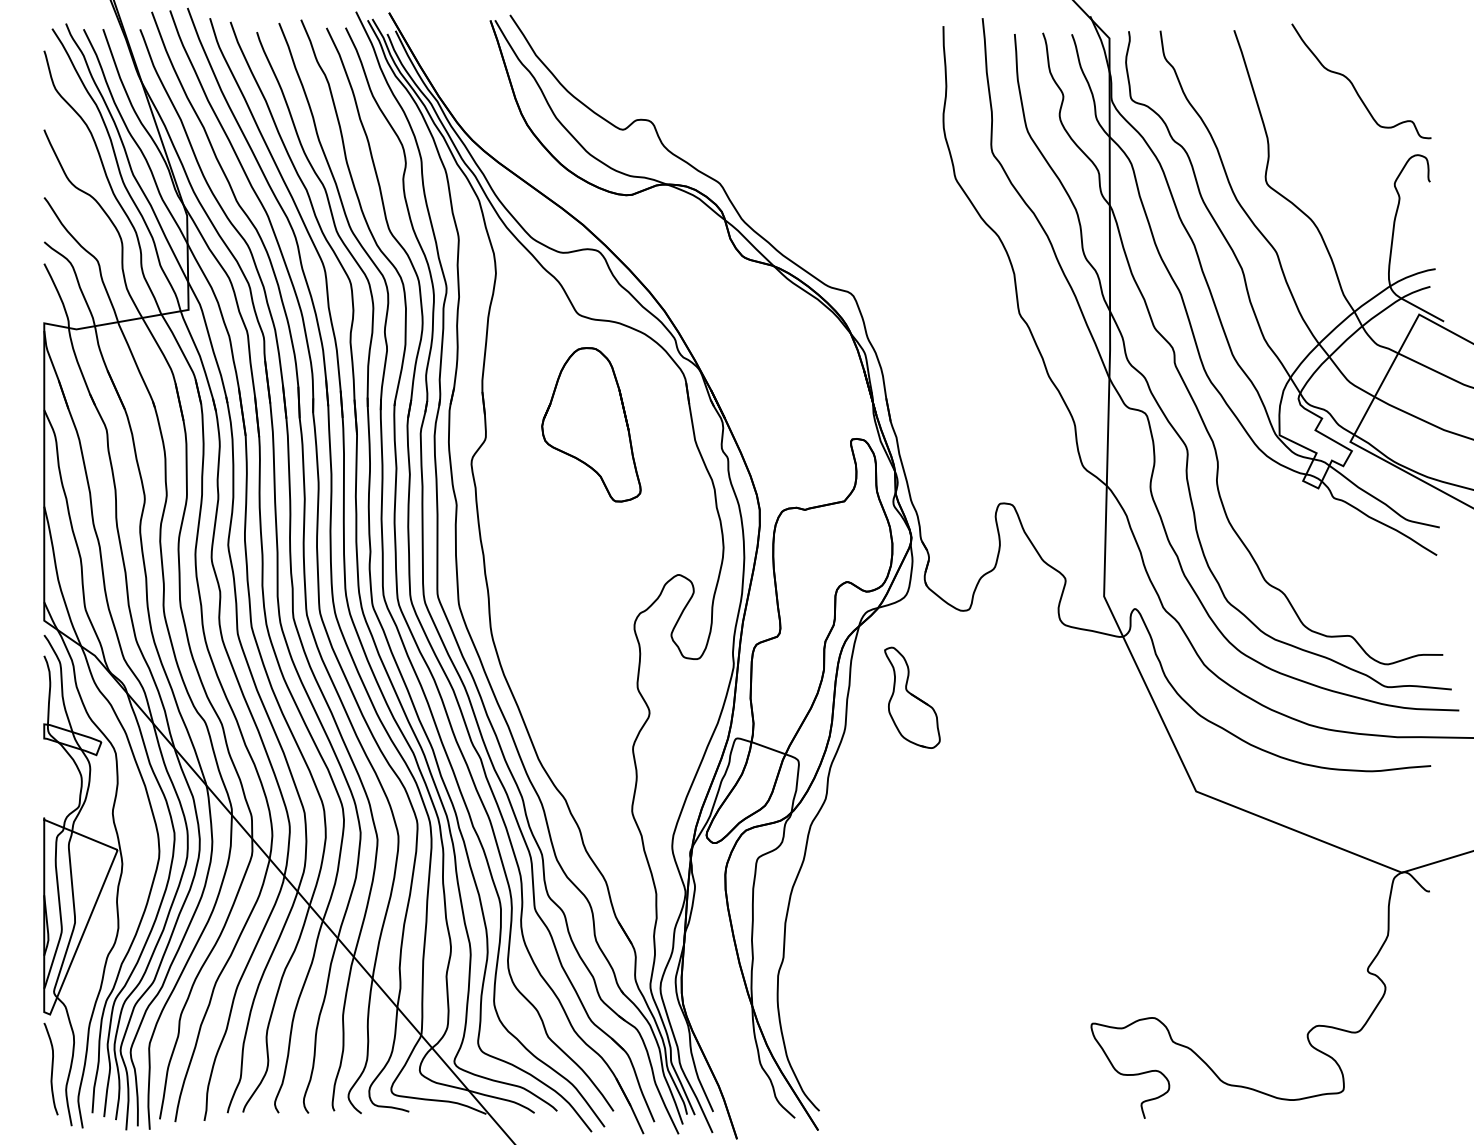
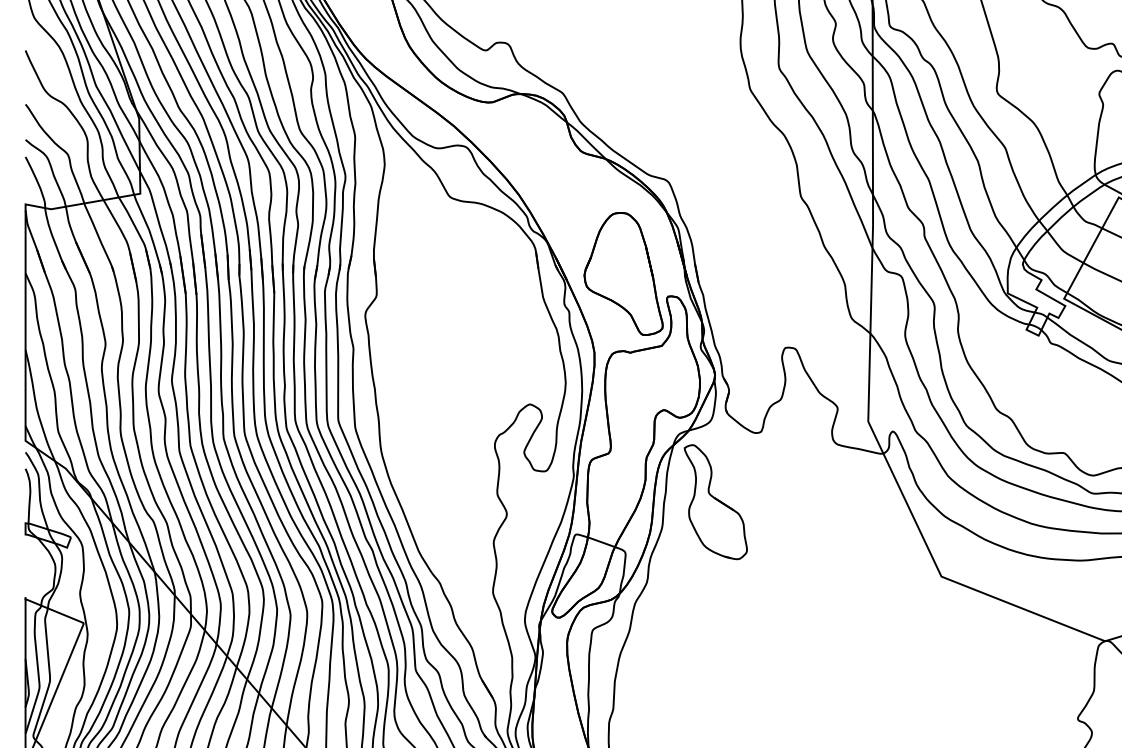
part: (591, 424) -> (623, 273), moved
part: (912, 697) -> (715, 501), size x1.43

